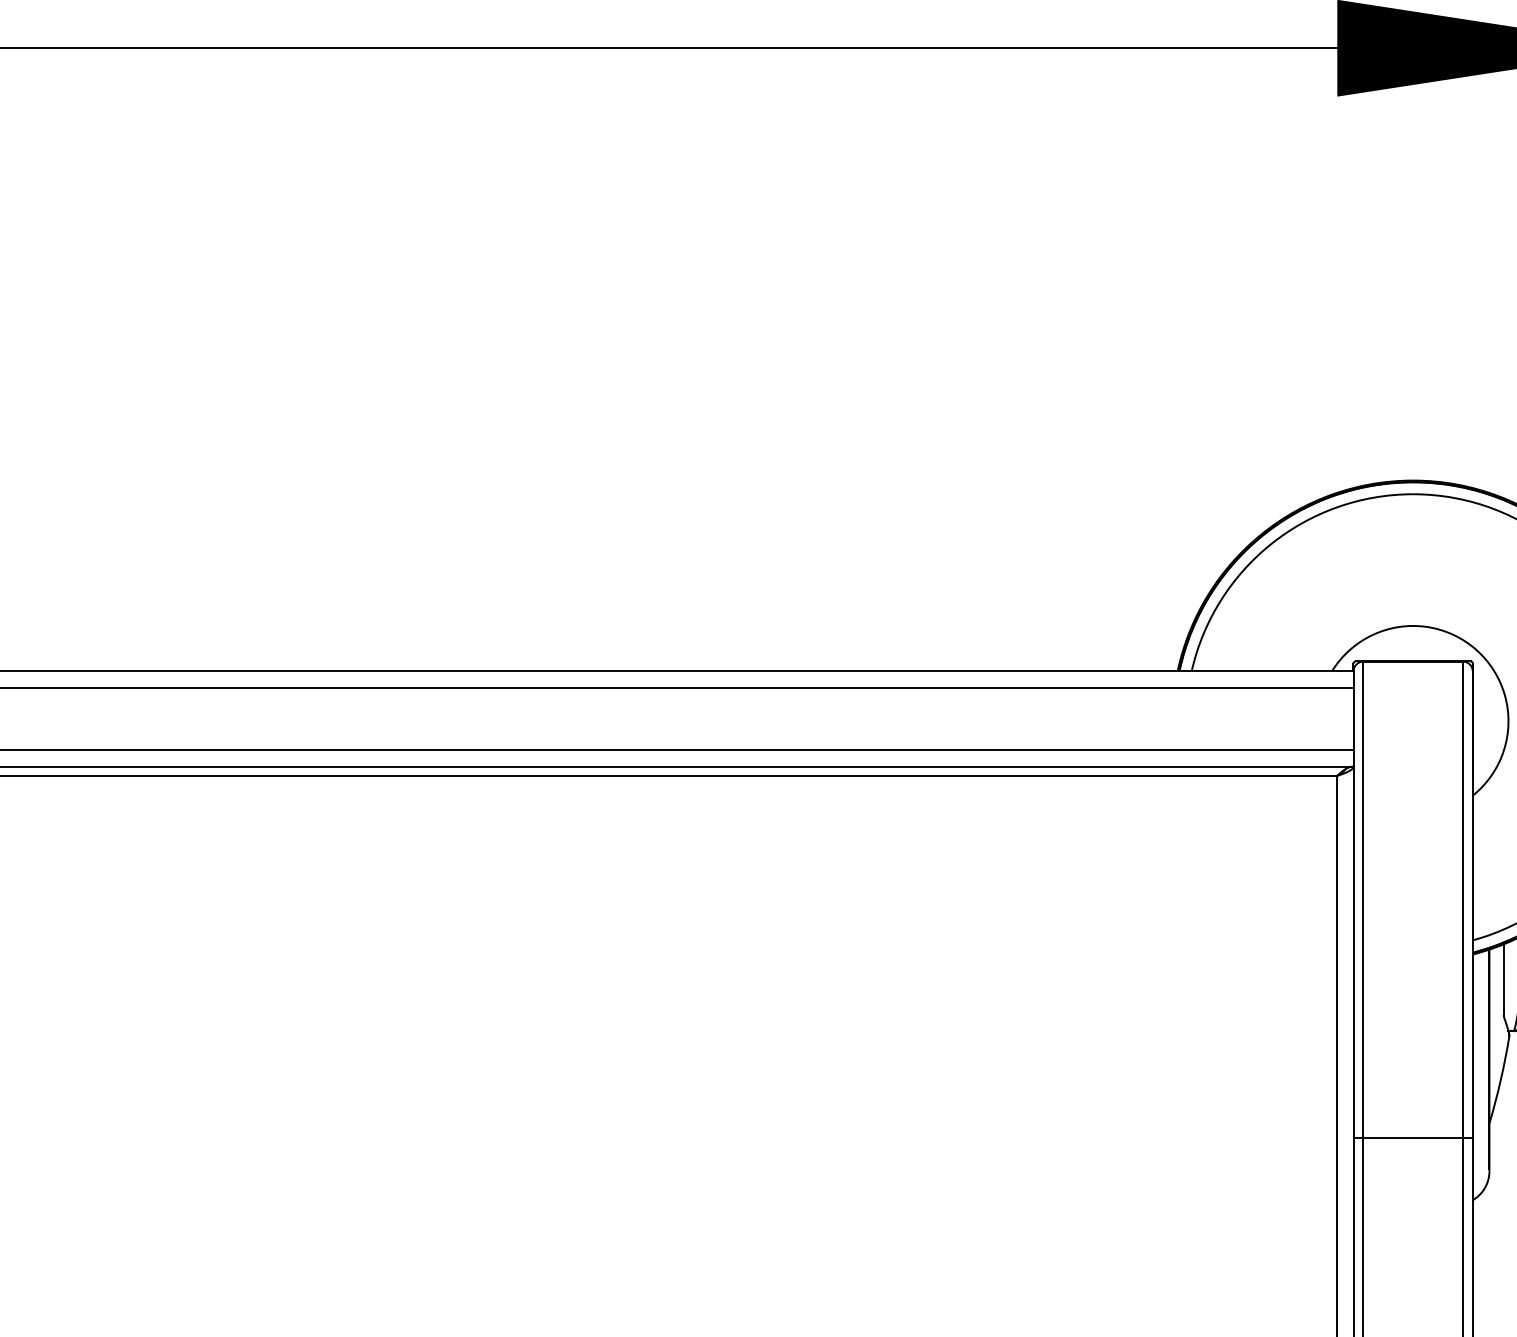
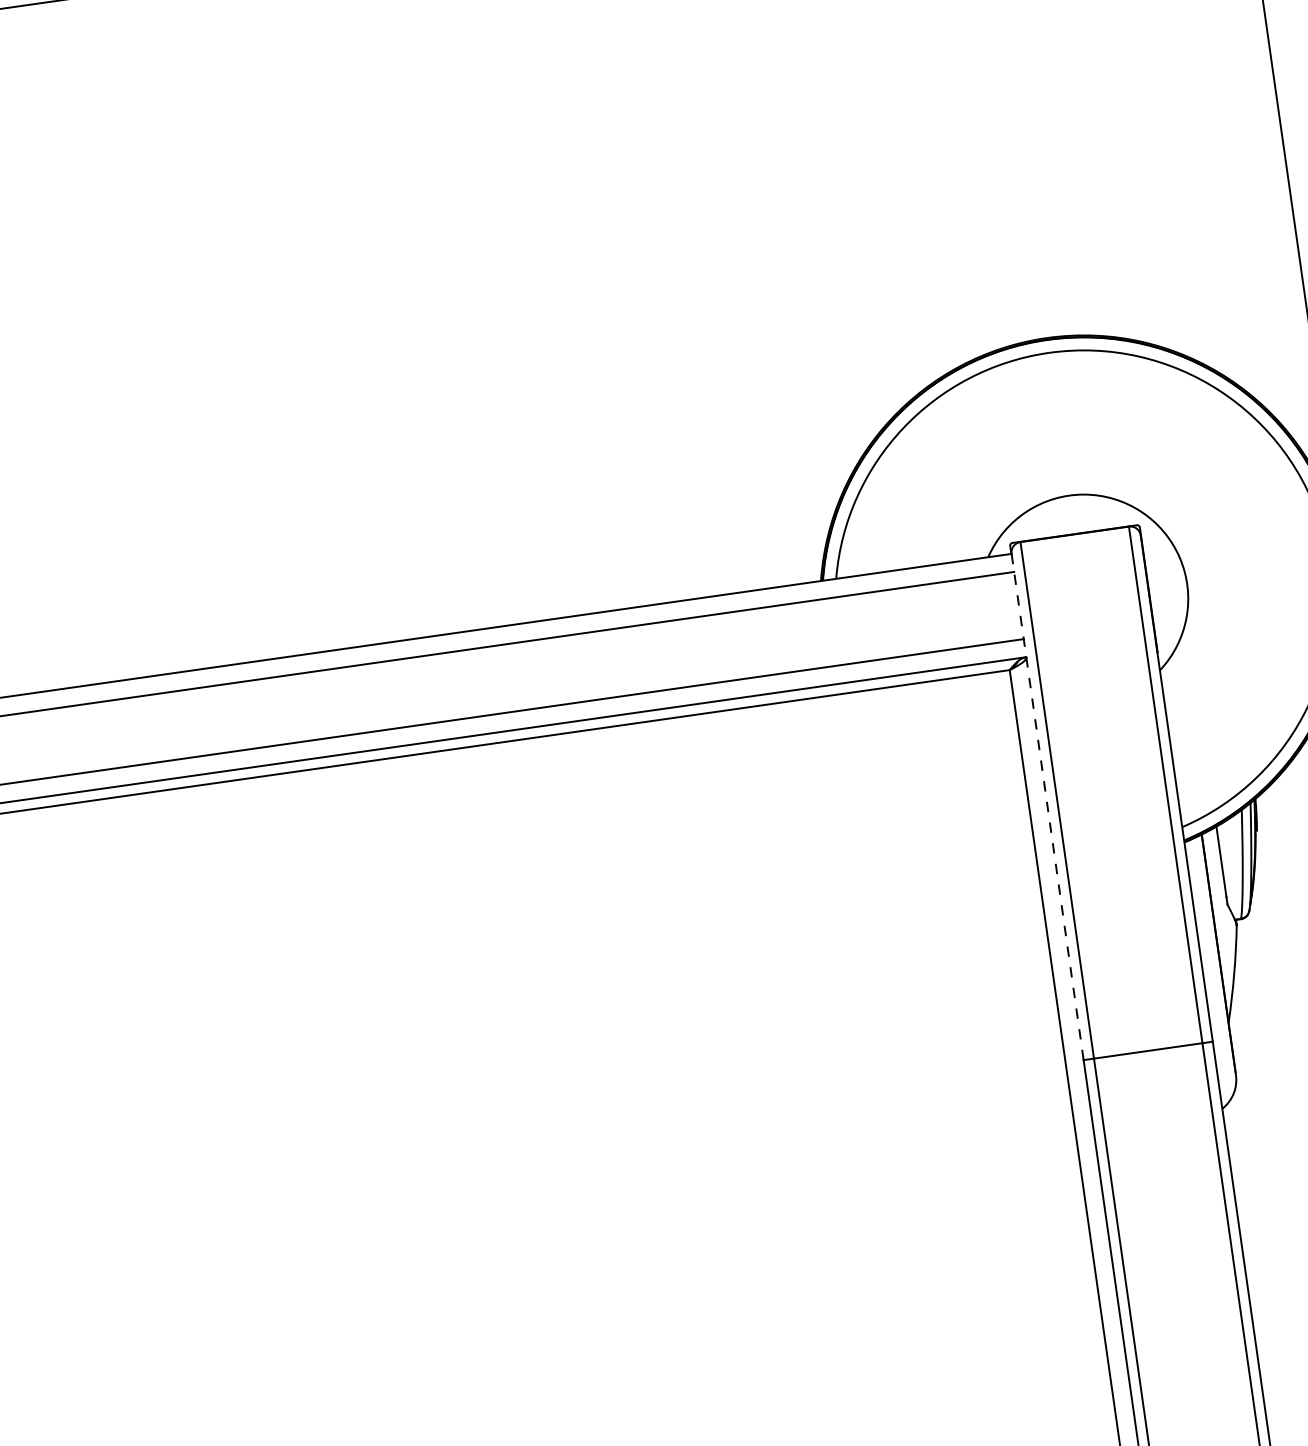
line: (1353, 904) -> (1047, 806), solid -> dashed

